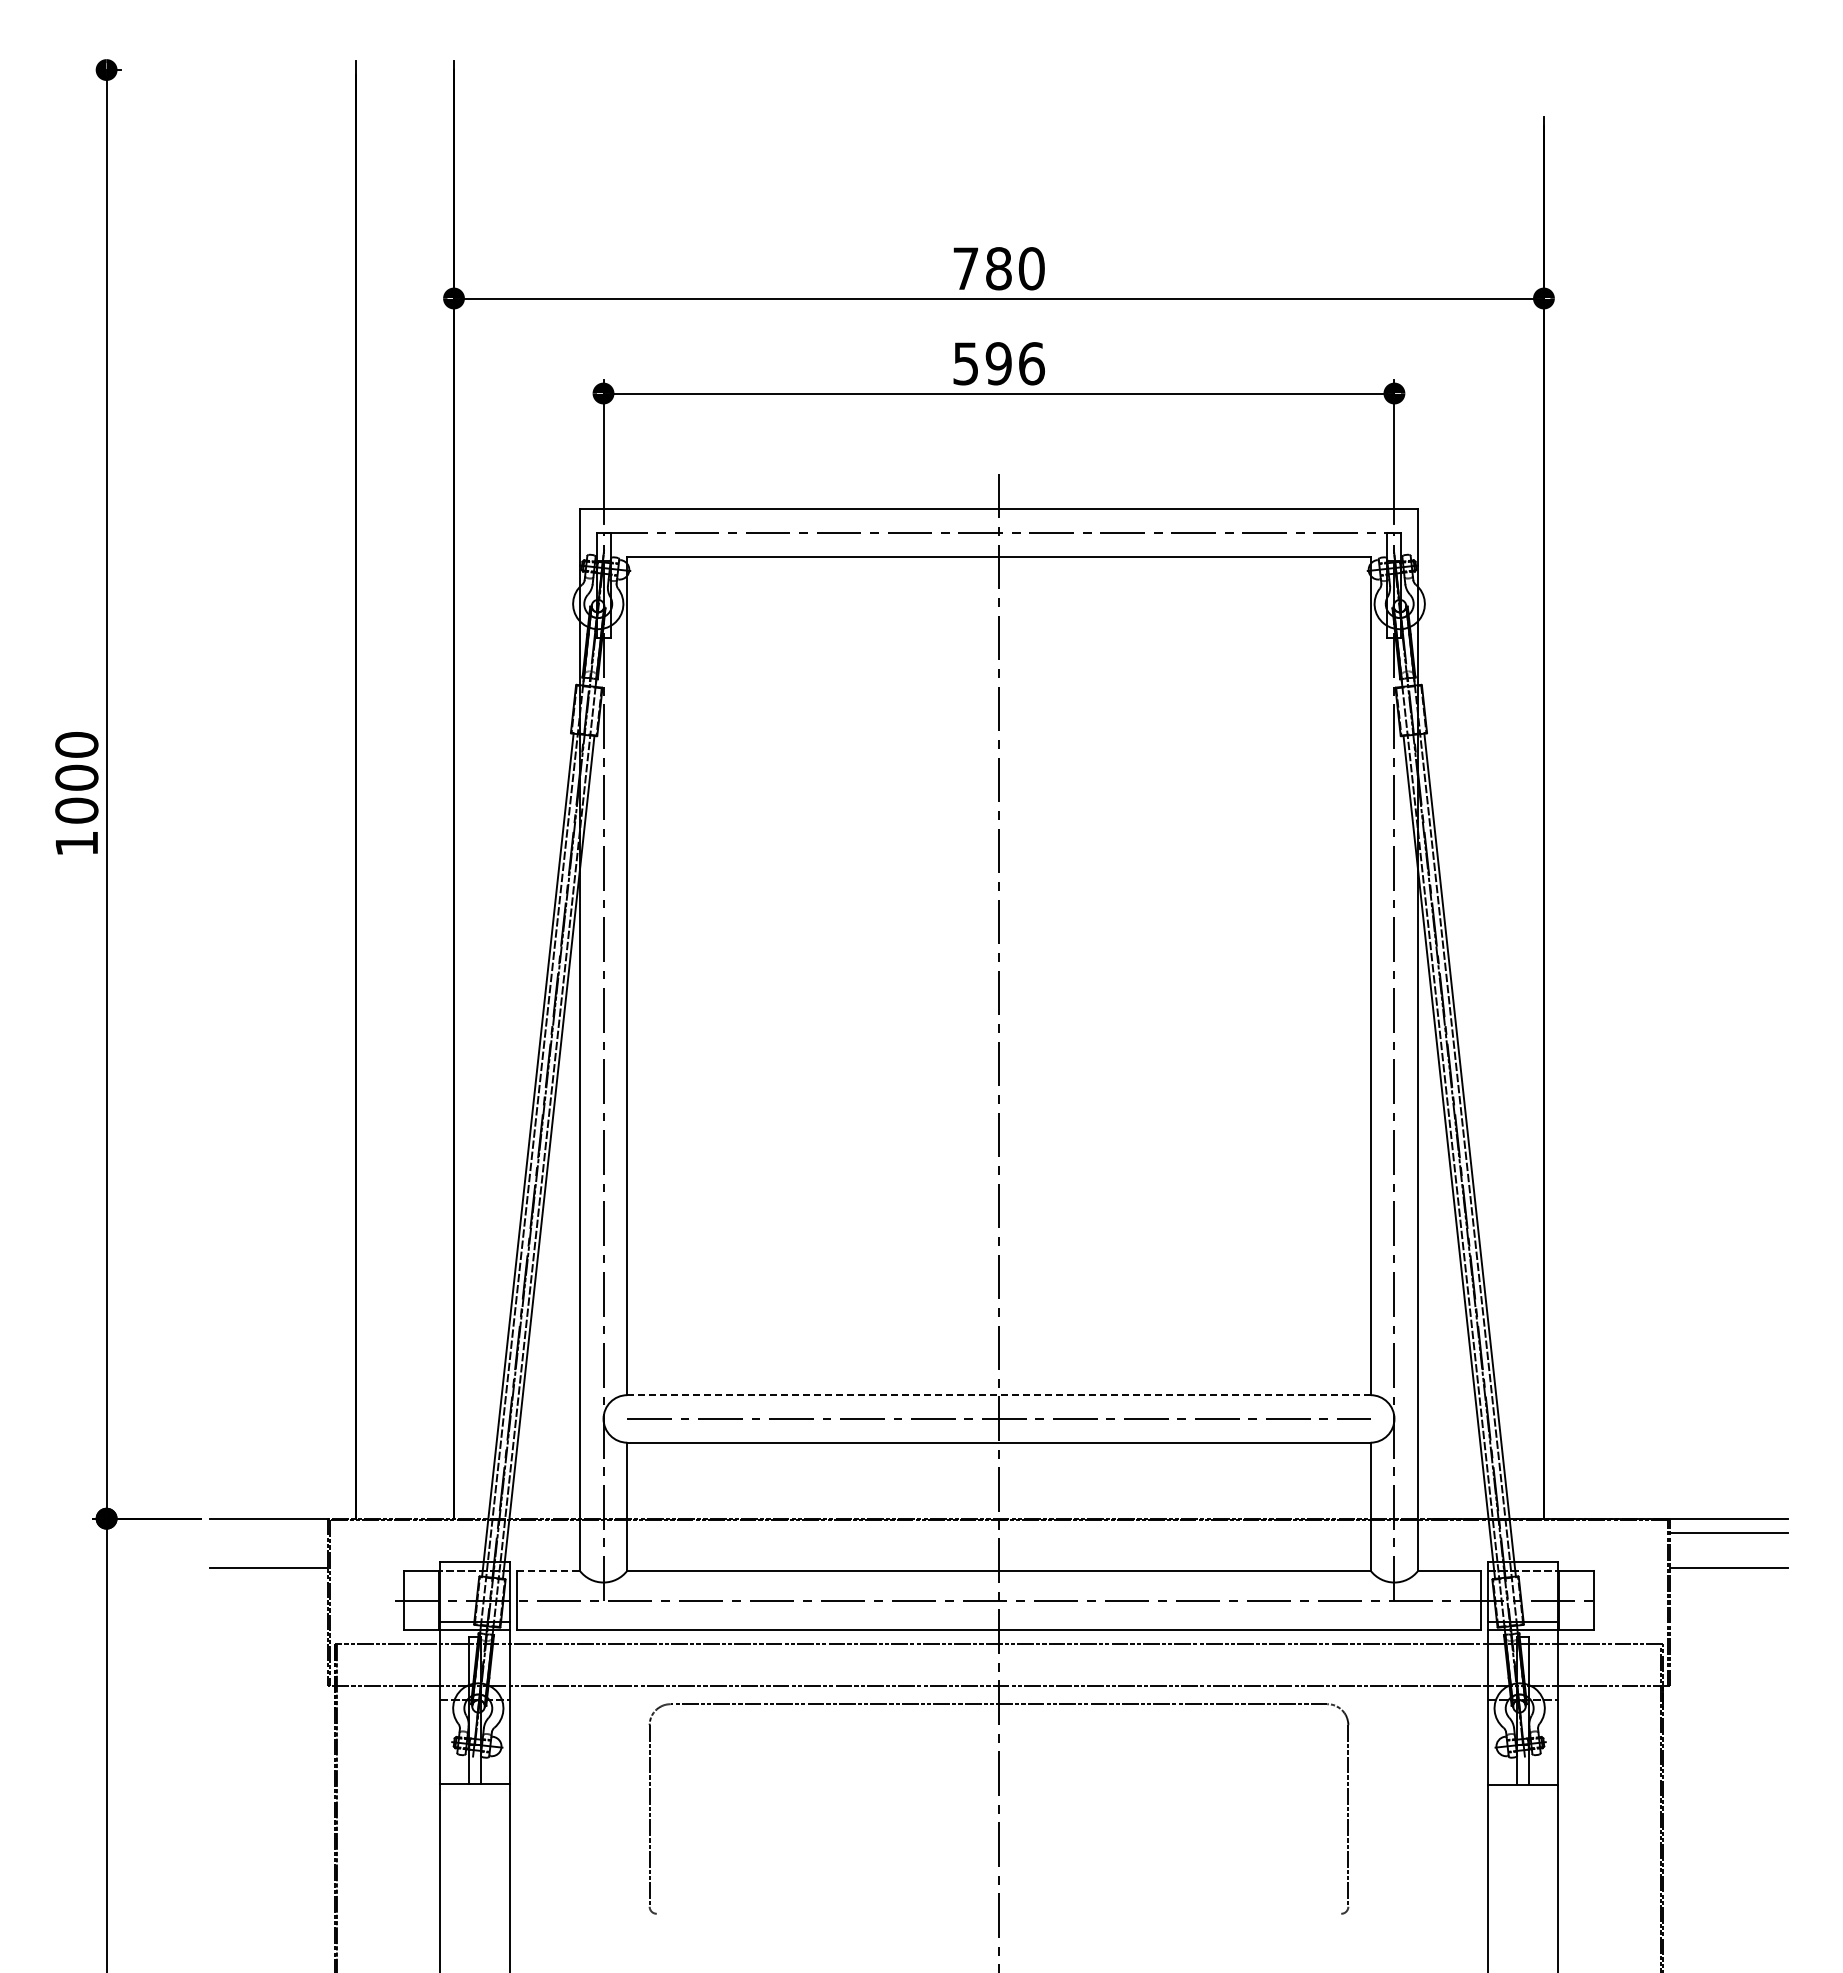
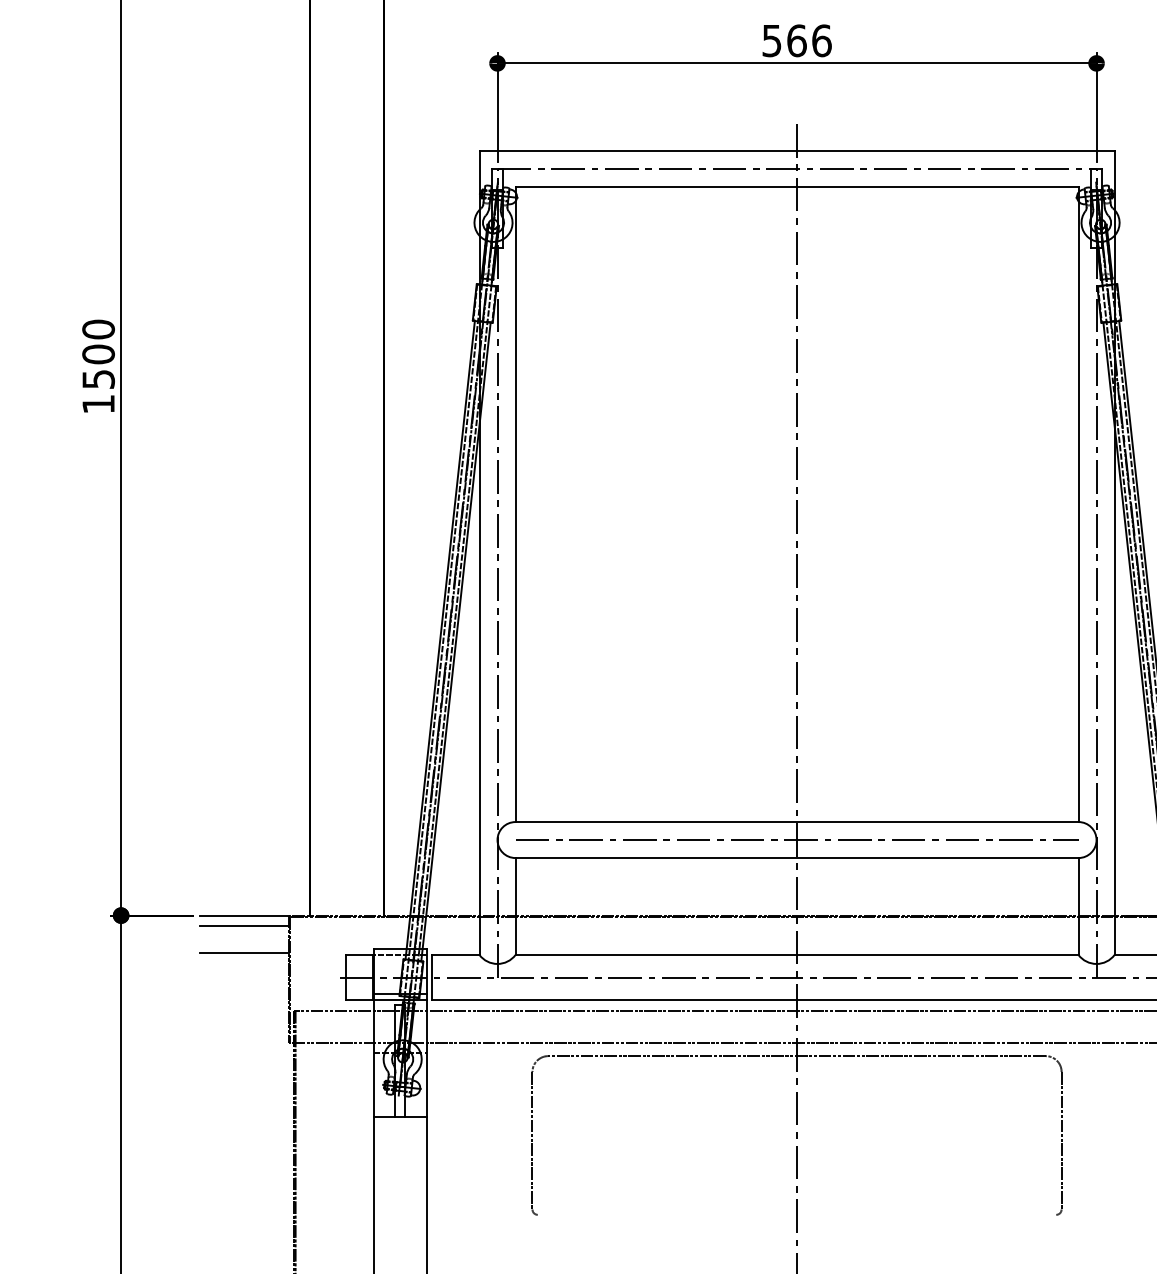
text: (998, 363) -> (796, 40), 596 -> 566
text: (76, 810) -> (98, 379), 1000 -> 1500
line: (999, 1395) -> (797, 822), dashed -> solid
line: (269, 1532) -> (244, 926), added
line: (548, 1570) -> (455, 954), dashed -> solid

